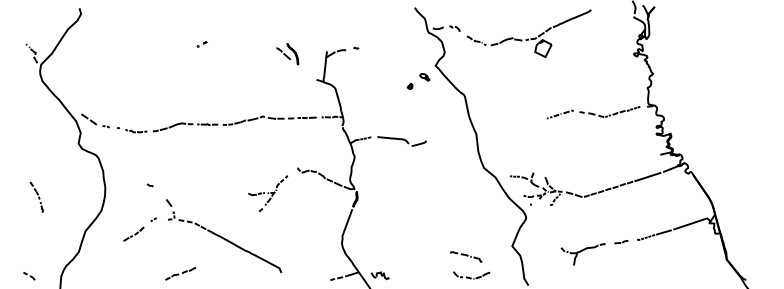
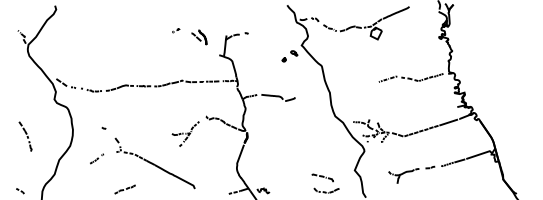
part: (202, 44) -> (176, 30), moved
part: (36, 197) -> (25, 136), size x1.4
part: (139, 228) -> (96, 158), size x0.6

